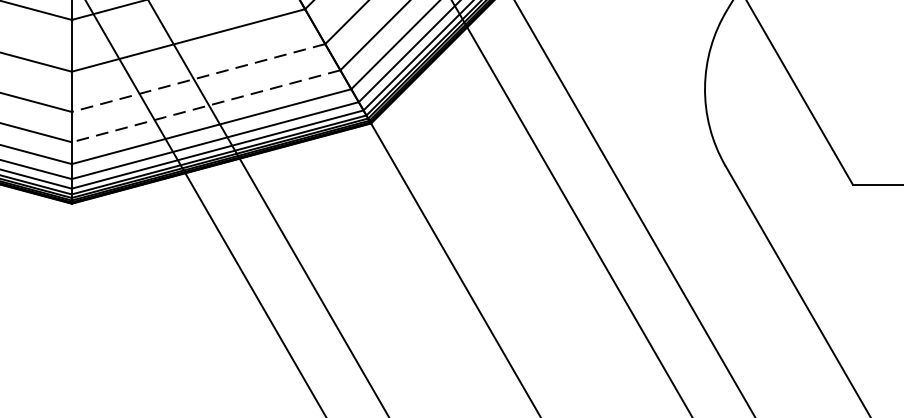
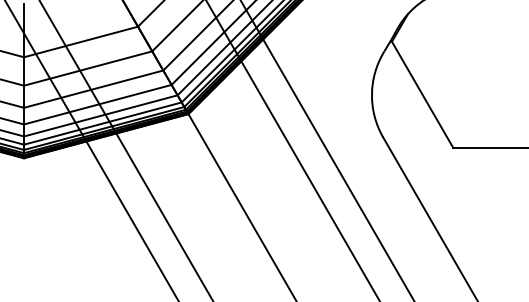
line: (198, 78) -> (93, 89), dashed -> solid
line: (205, 105) -> (97, 104), dashed -> solid

